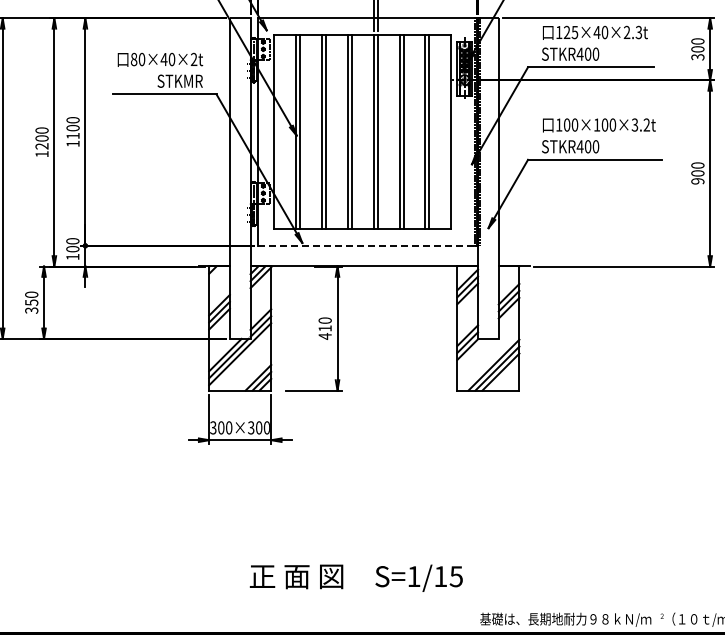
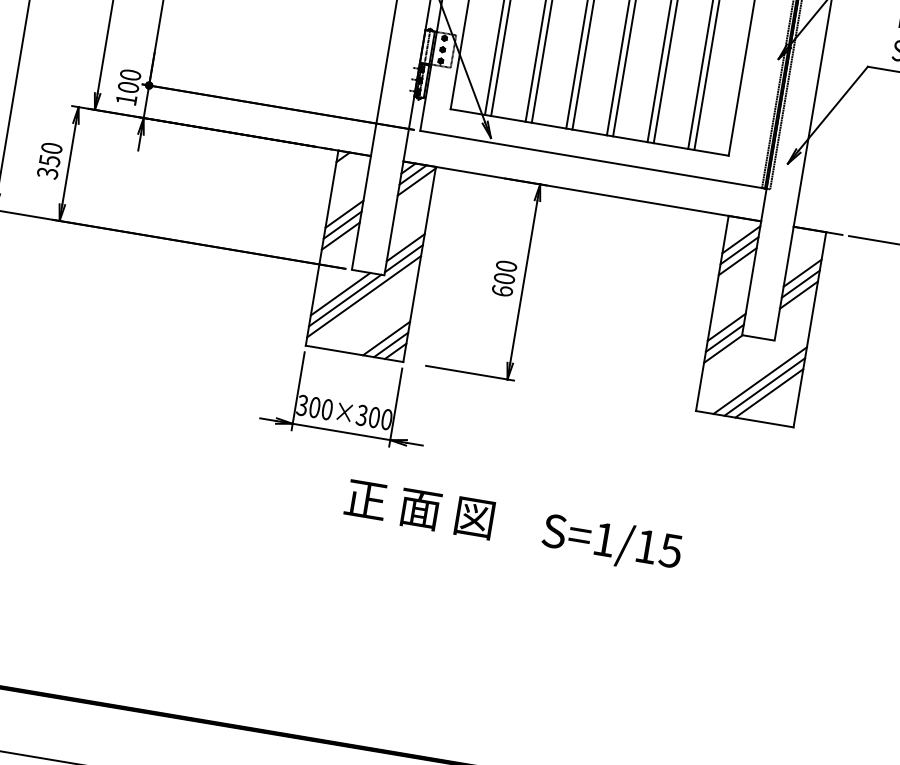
line: (367, 245) -> (592, 159), dashed -> solid
text: (324, 332) -> (502, 284), 410 -> 600
text: (355, 577) -> (512, 525), moved

